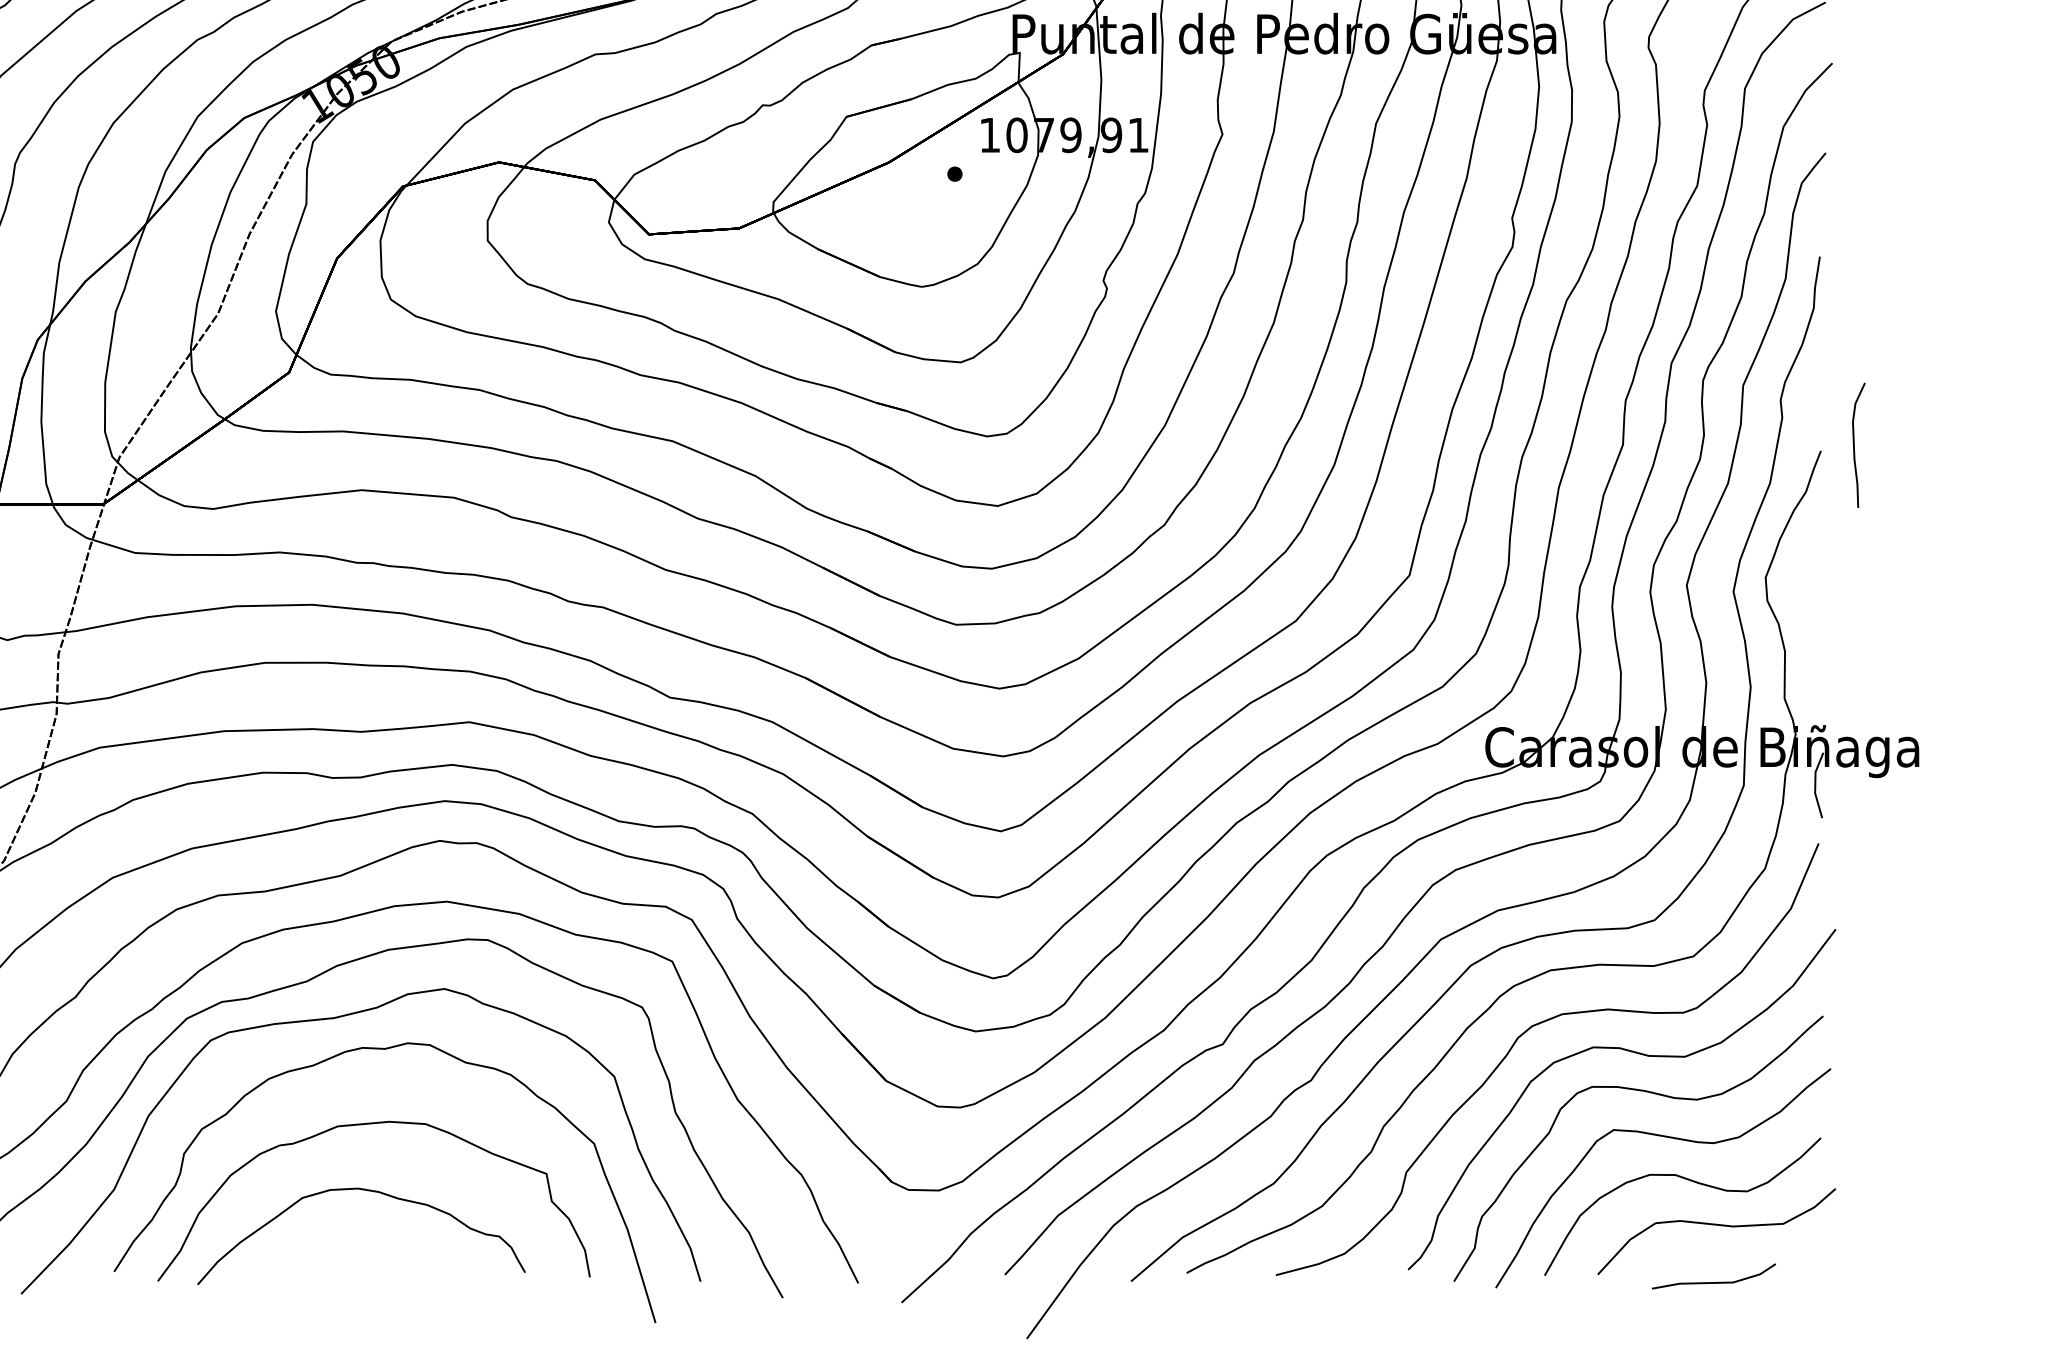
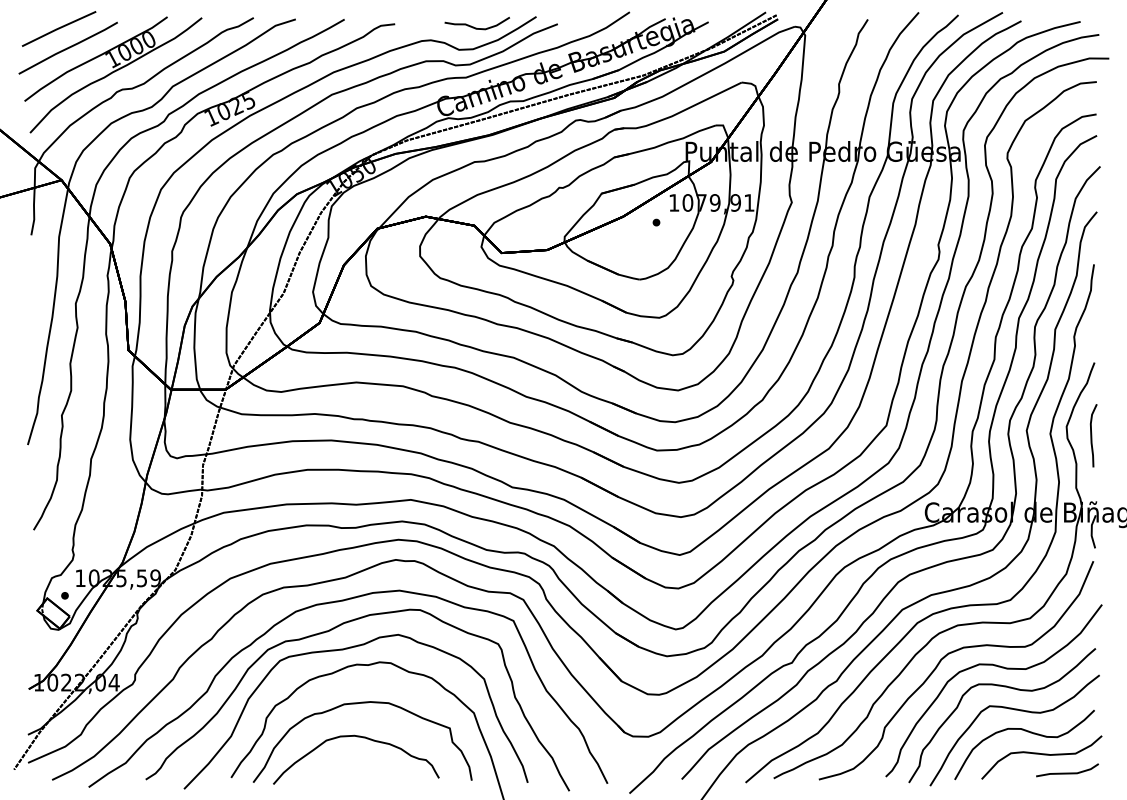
curve: (1856, 444) -> (1092, 435), moved
line: (1713, 1280) -> (1067, 772), moved

